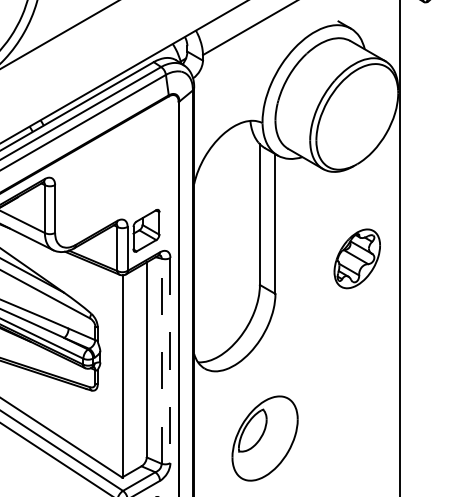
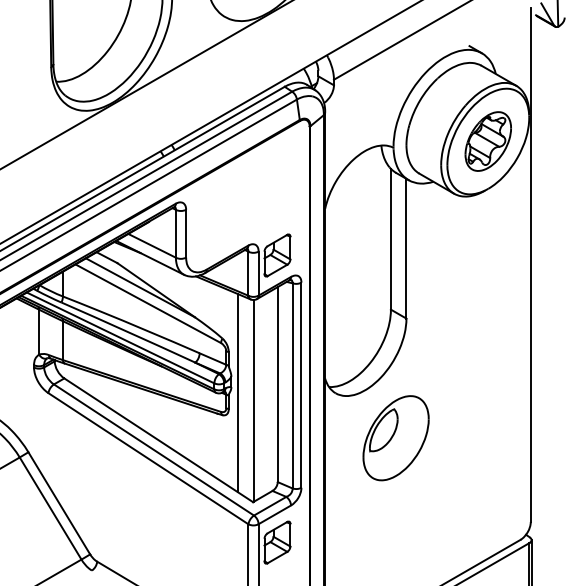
part: (356, 258) -> (487, 141), moved
line: (161, 360) -> (292, 385), dashed -> solid
line: (170, 360) -> (301, 385), dashed -> solid
line: (107, 368) -> (238, 393), added
part: (264, 438) -> (395, 438), moved

